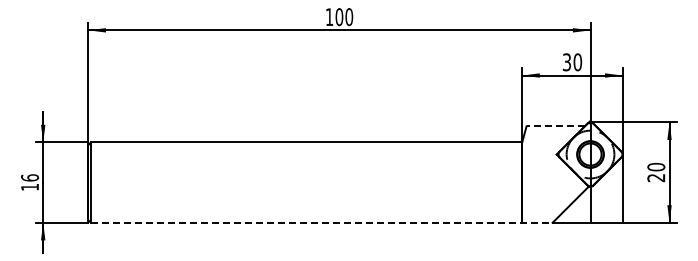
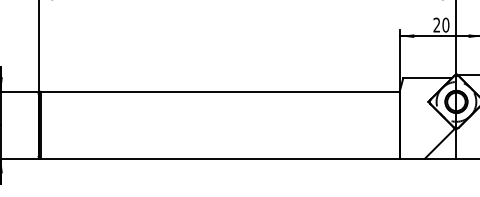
text: (566, 62) -> (436, 25), 30 -> 20
line: (555, 126) -> (427, 78), dashed -> solid
line: (321, 222) -> (232, 158), dashed -> solid

